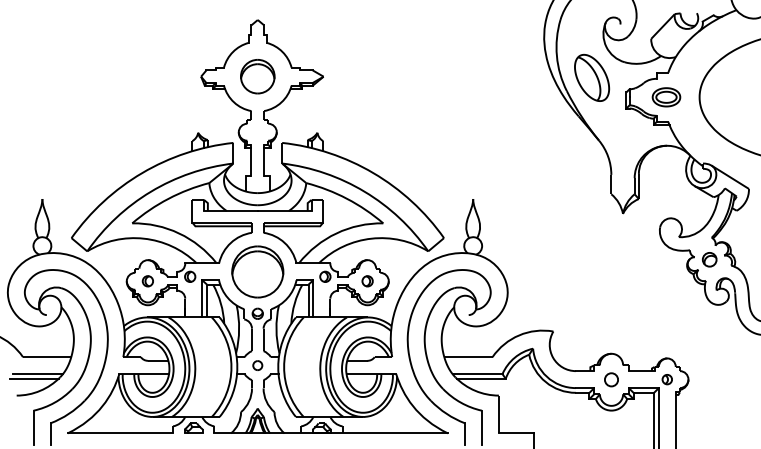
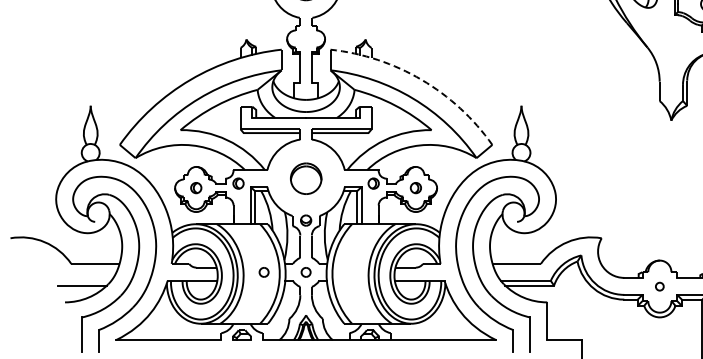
arc: (373, 173) -> (421, 80), solid -> dashed
part: (257, 271) -> (305, 178), size x0.6
part: (215, 365) -> (263, 272), added
line: (38, 374) -> (86, 281), removed
circle: (611, 379) -> (659, 286), size x0.6

